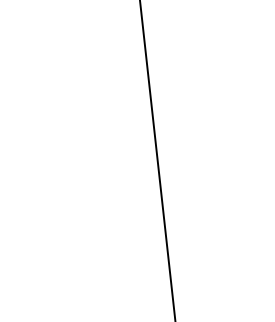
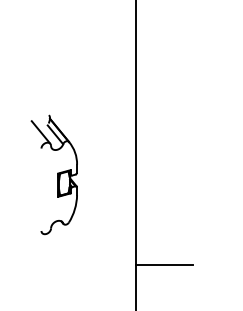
part: (57, 190) -> (53, 174), added
line: (206, 286) -> (164, 264), added

